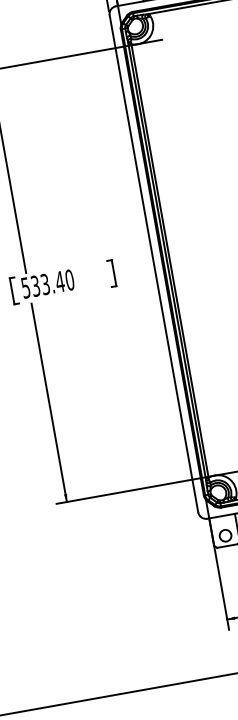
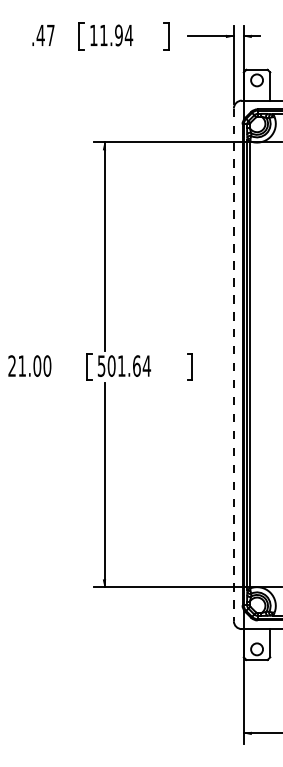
line: (153, 264) -> (233, 365), solid -> dashed
text: (52, 282) -> (129, 365), 533.40 -> 501.64

